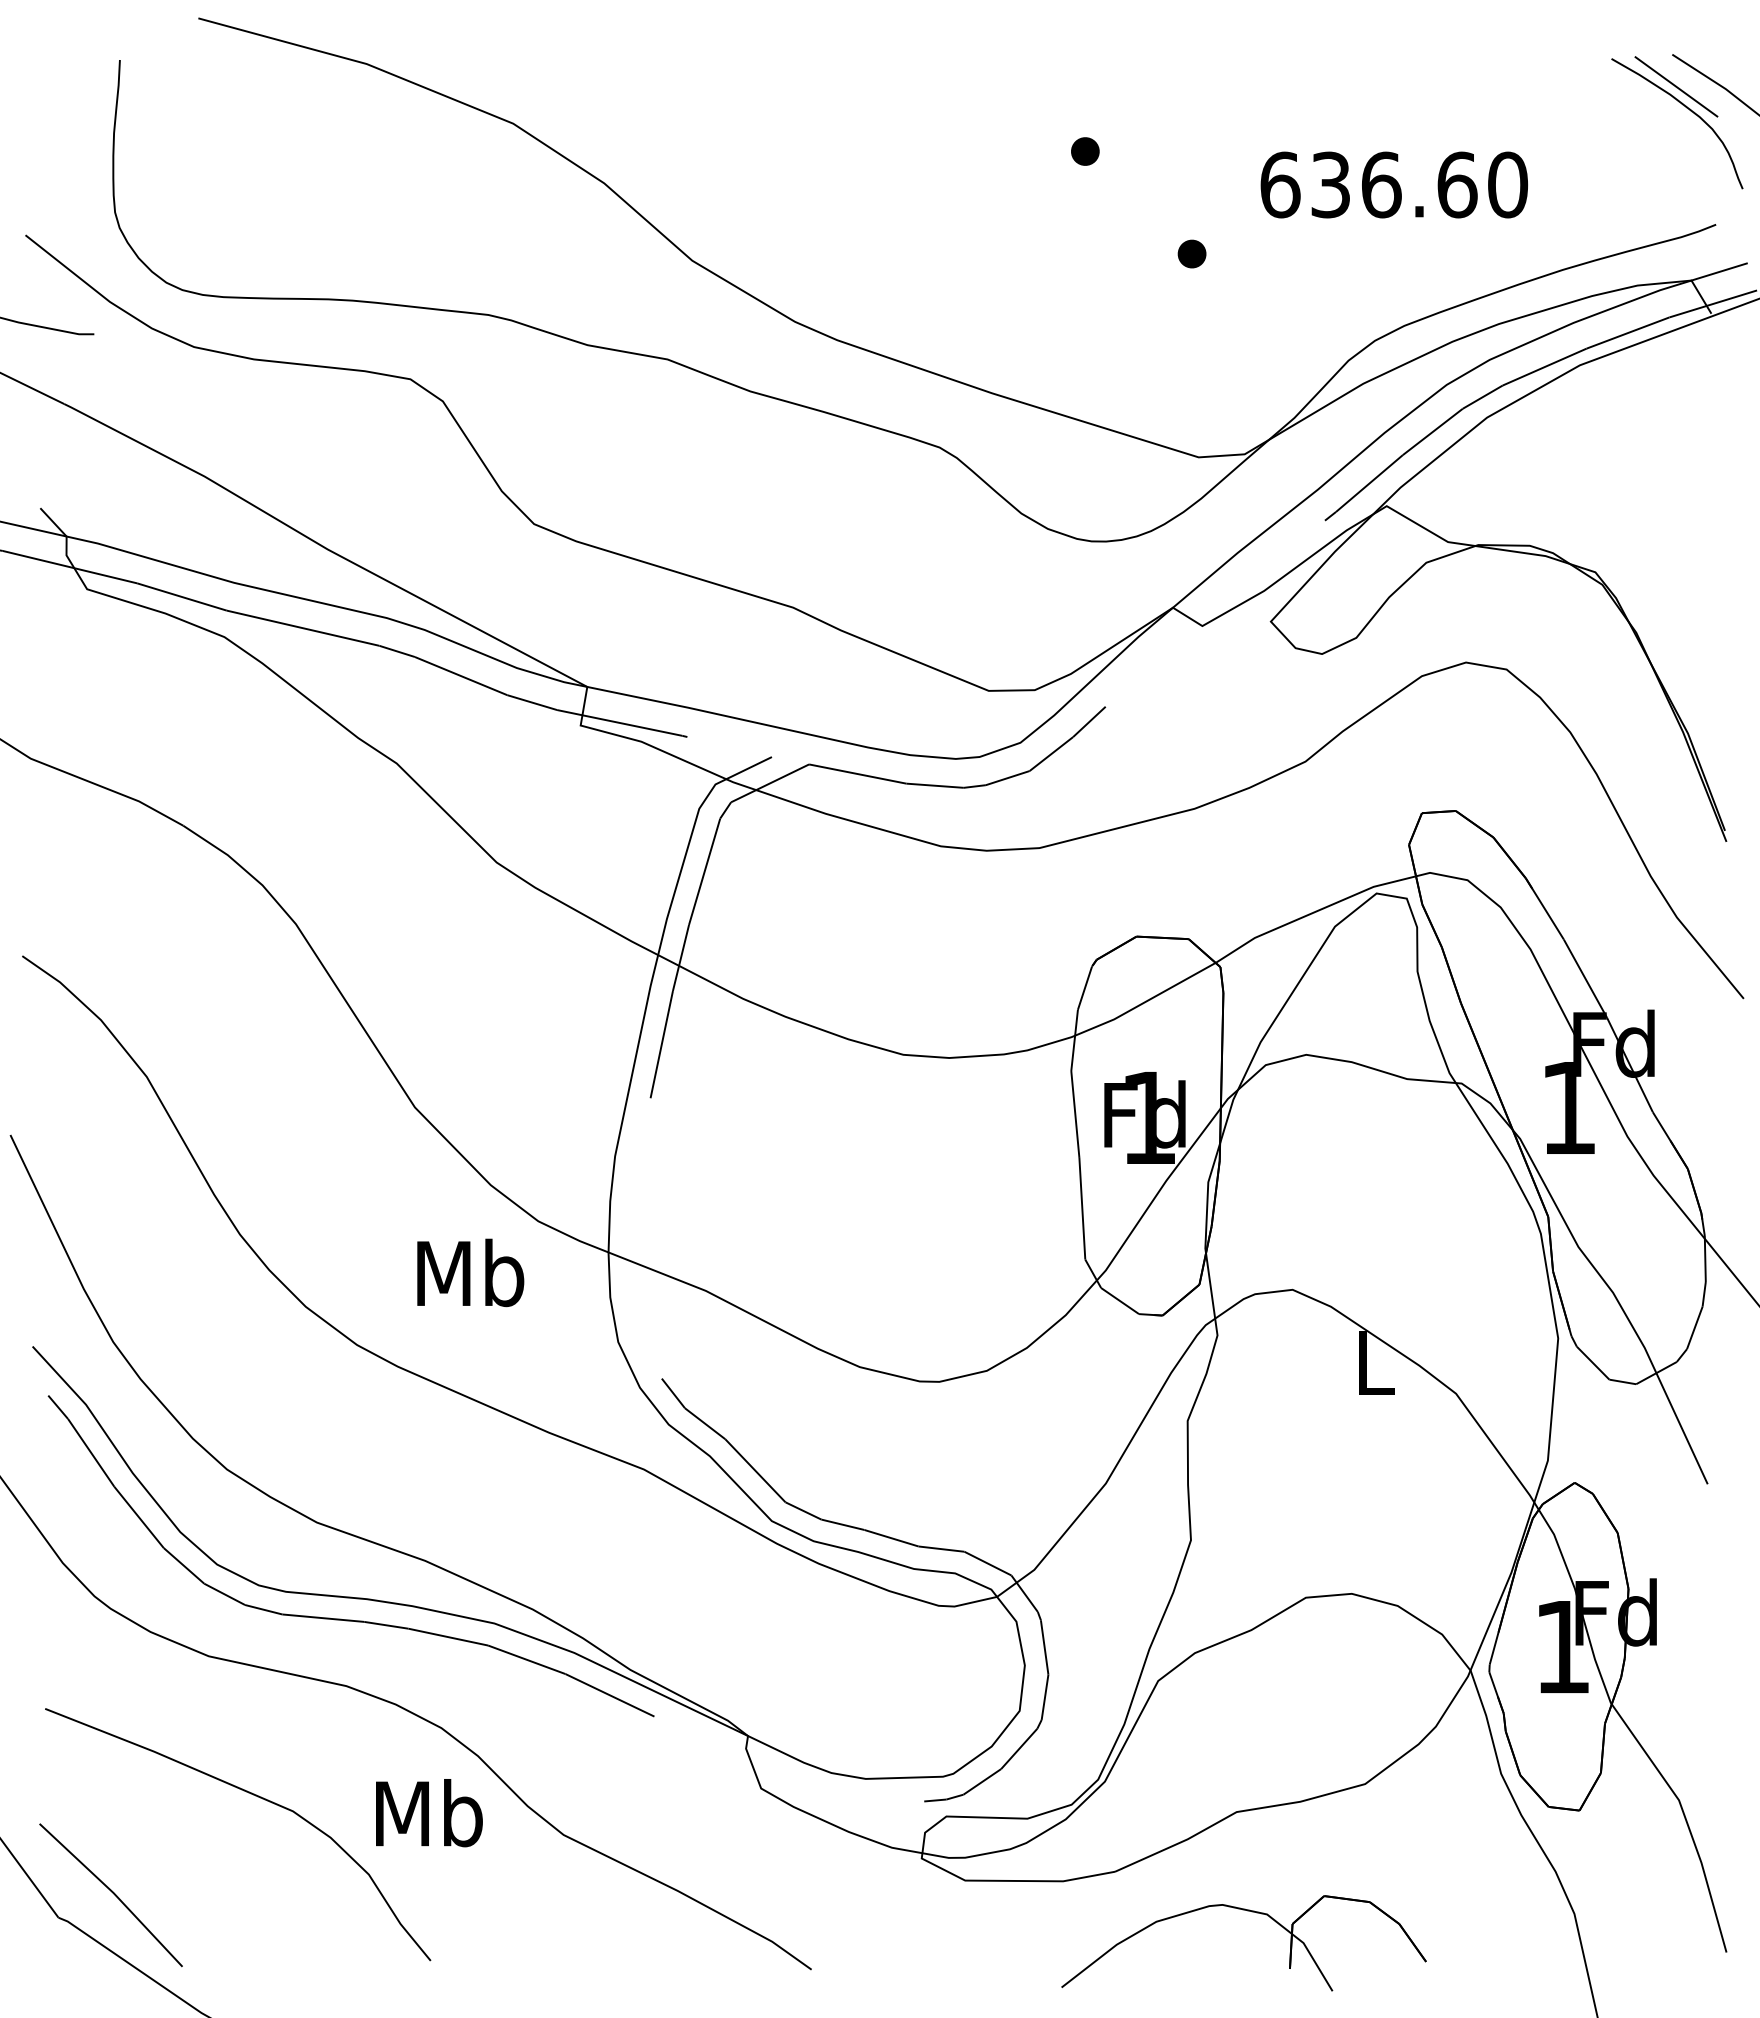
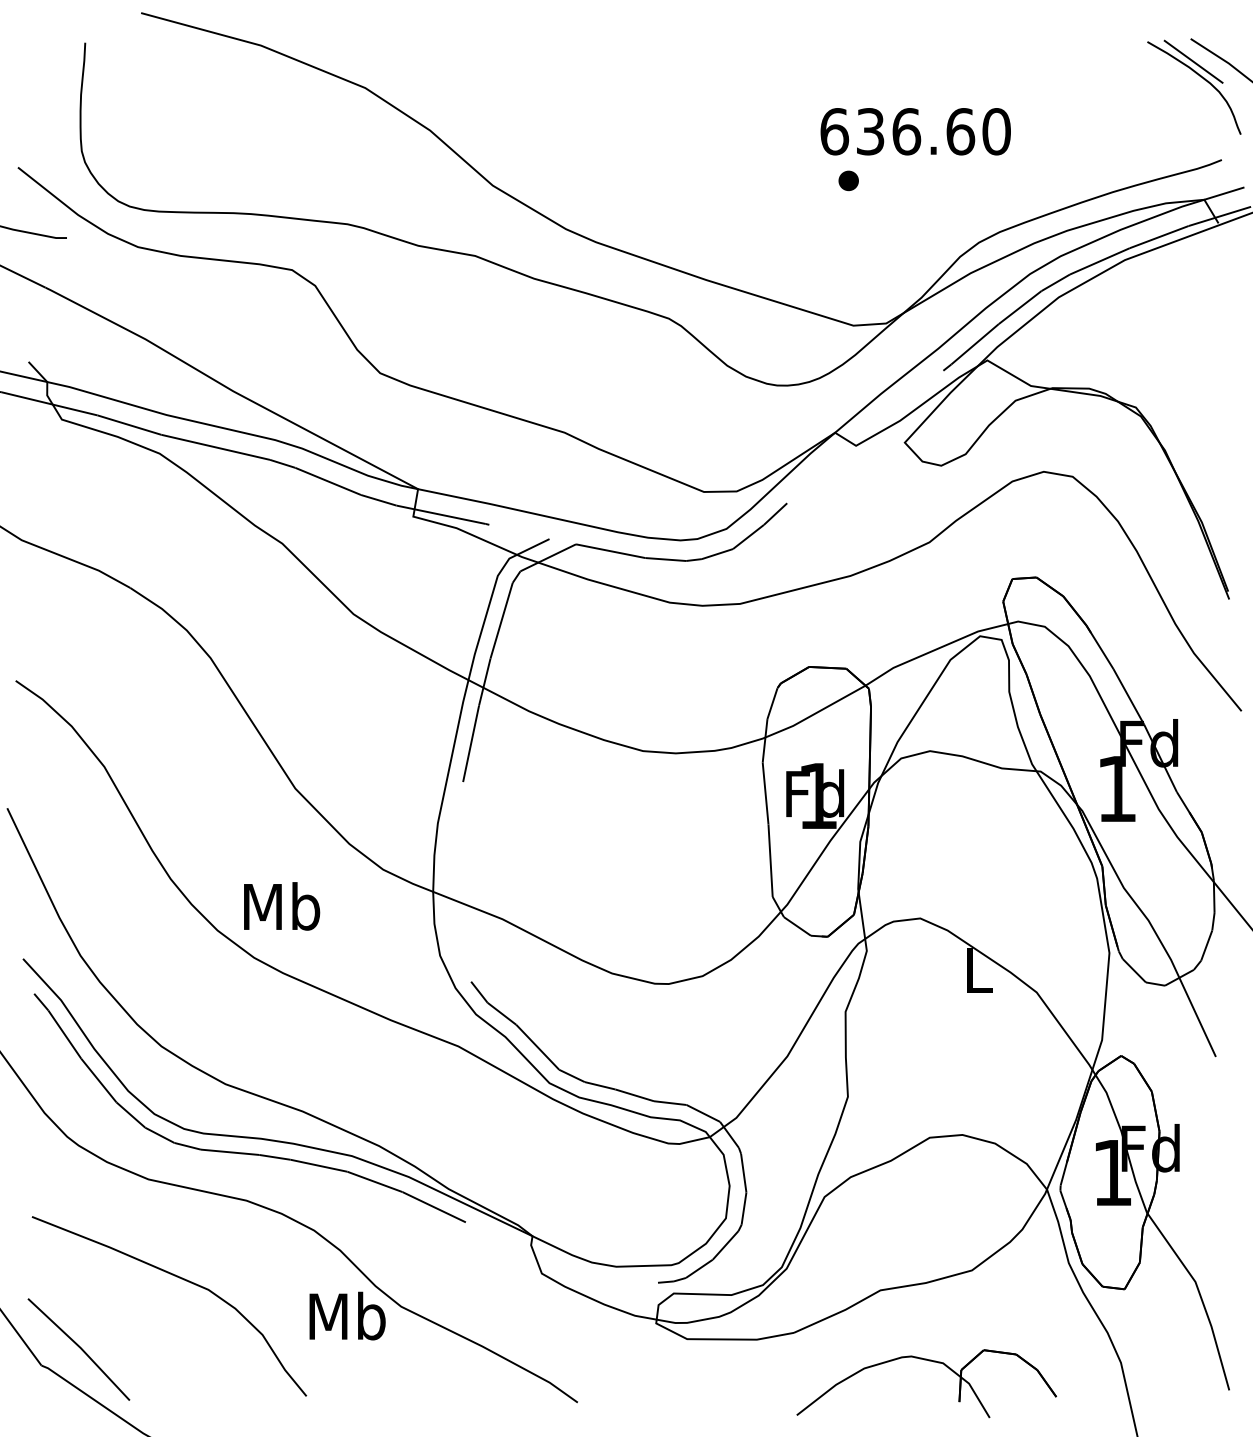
part: (1085, 150) -> (772, 107), removed
text: (1393, 184) -> (915, 131), moved
text: (471, 1273) -> (282, 906), moved
text: (429, 1812) -> (347, 1315), moved
part: (1253, 1913) -> (933, 1362), moved

